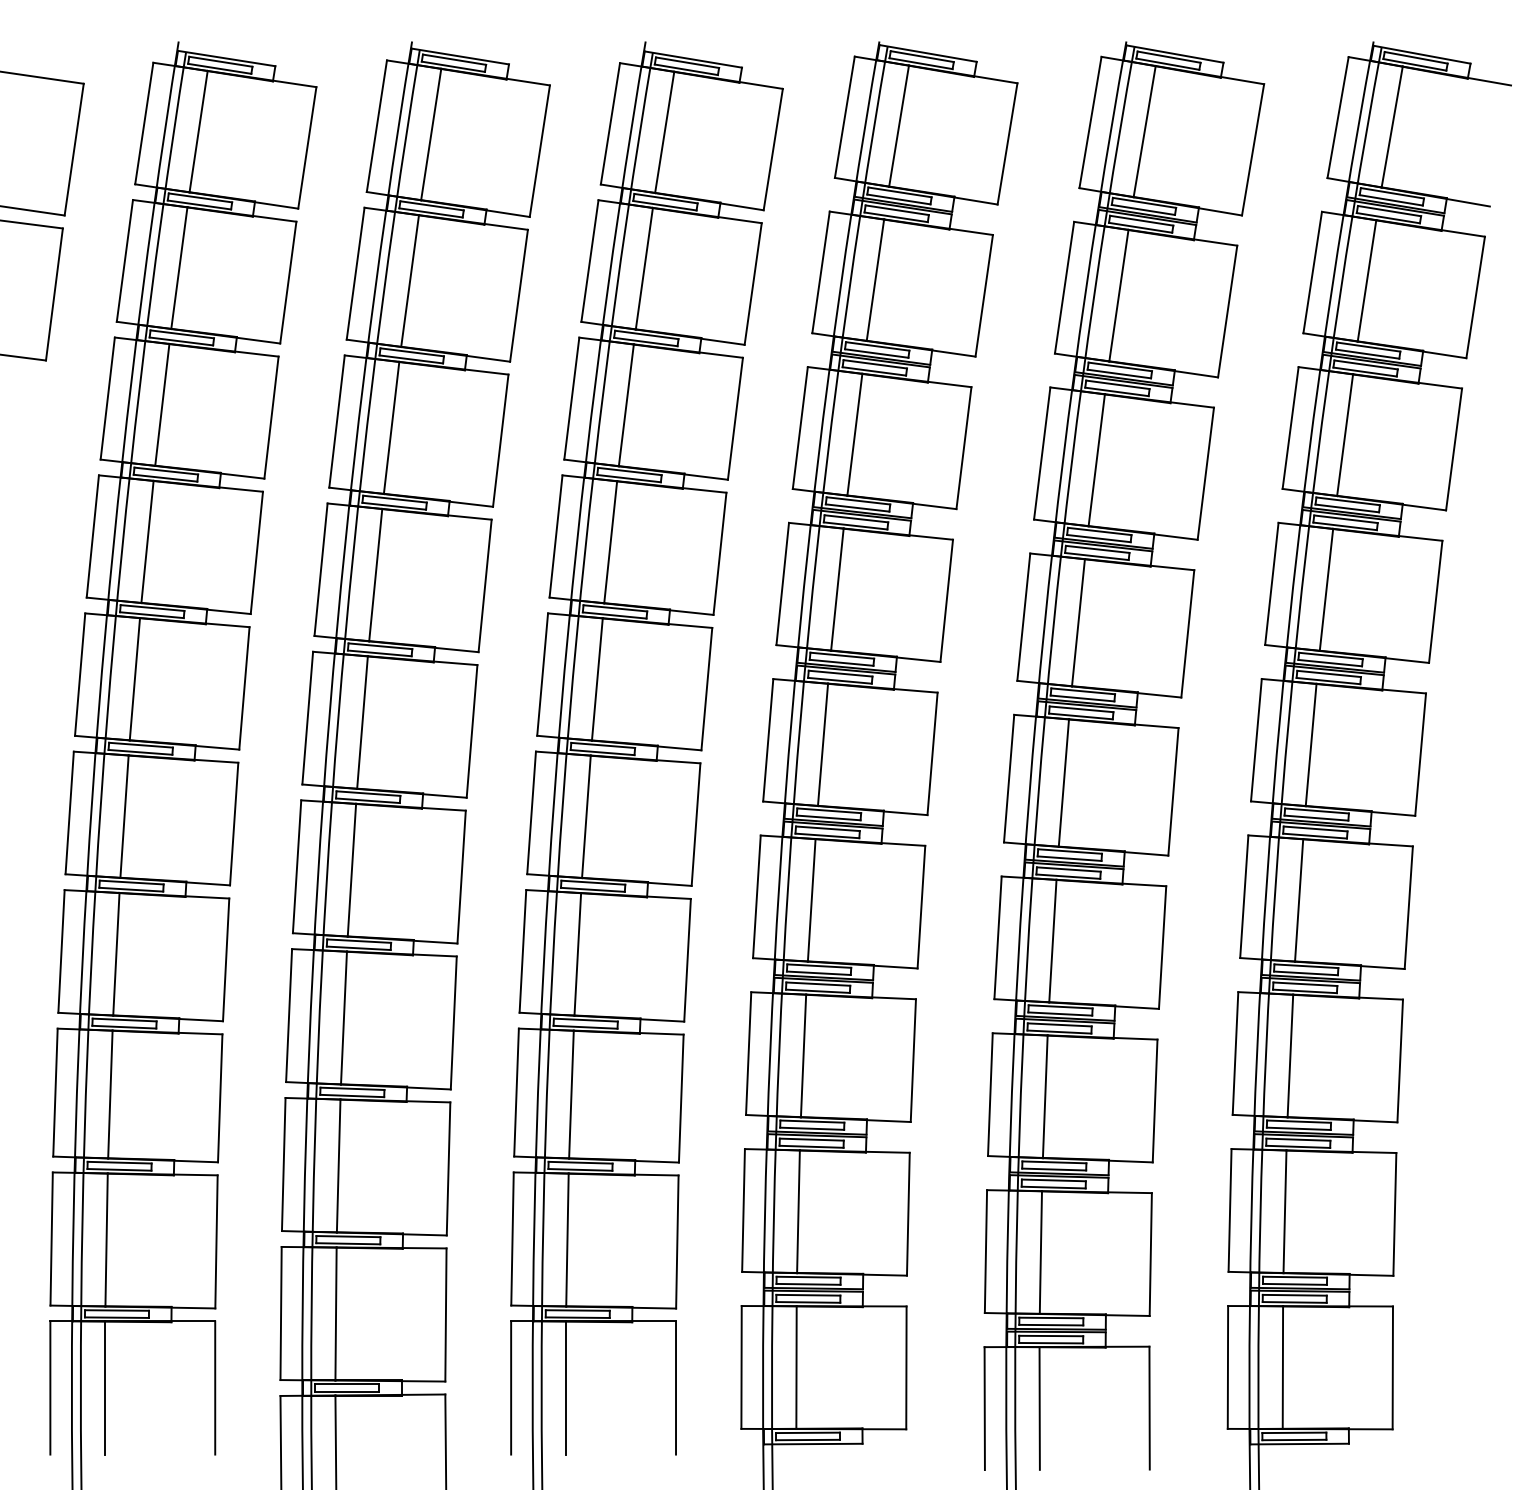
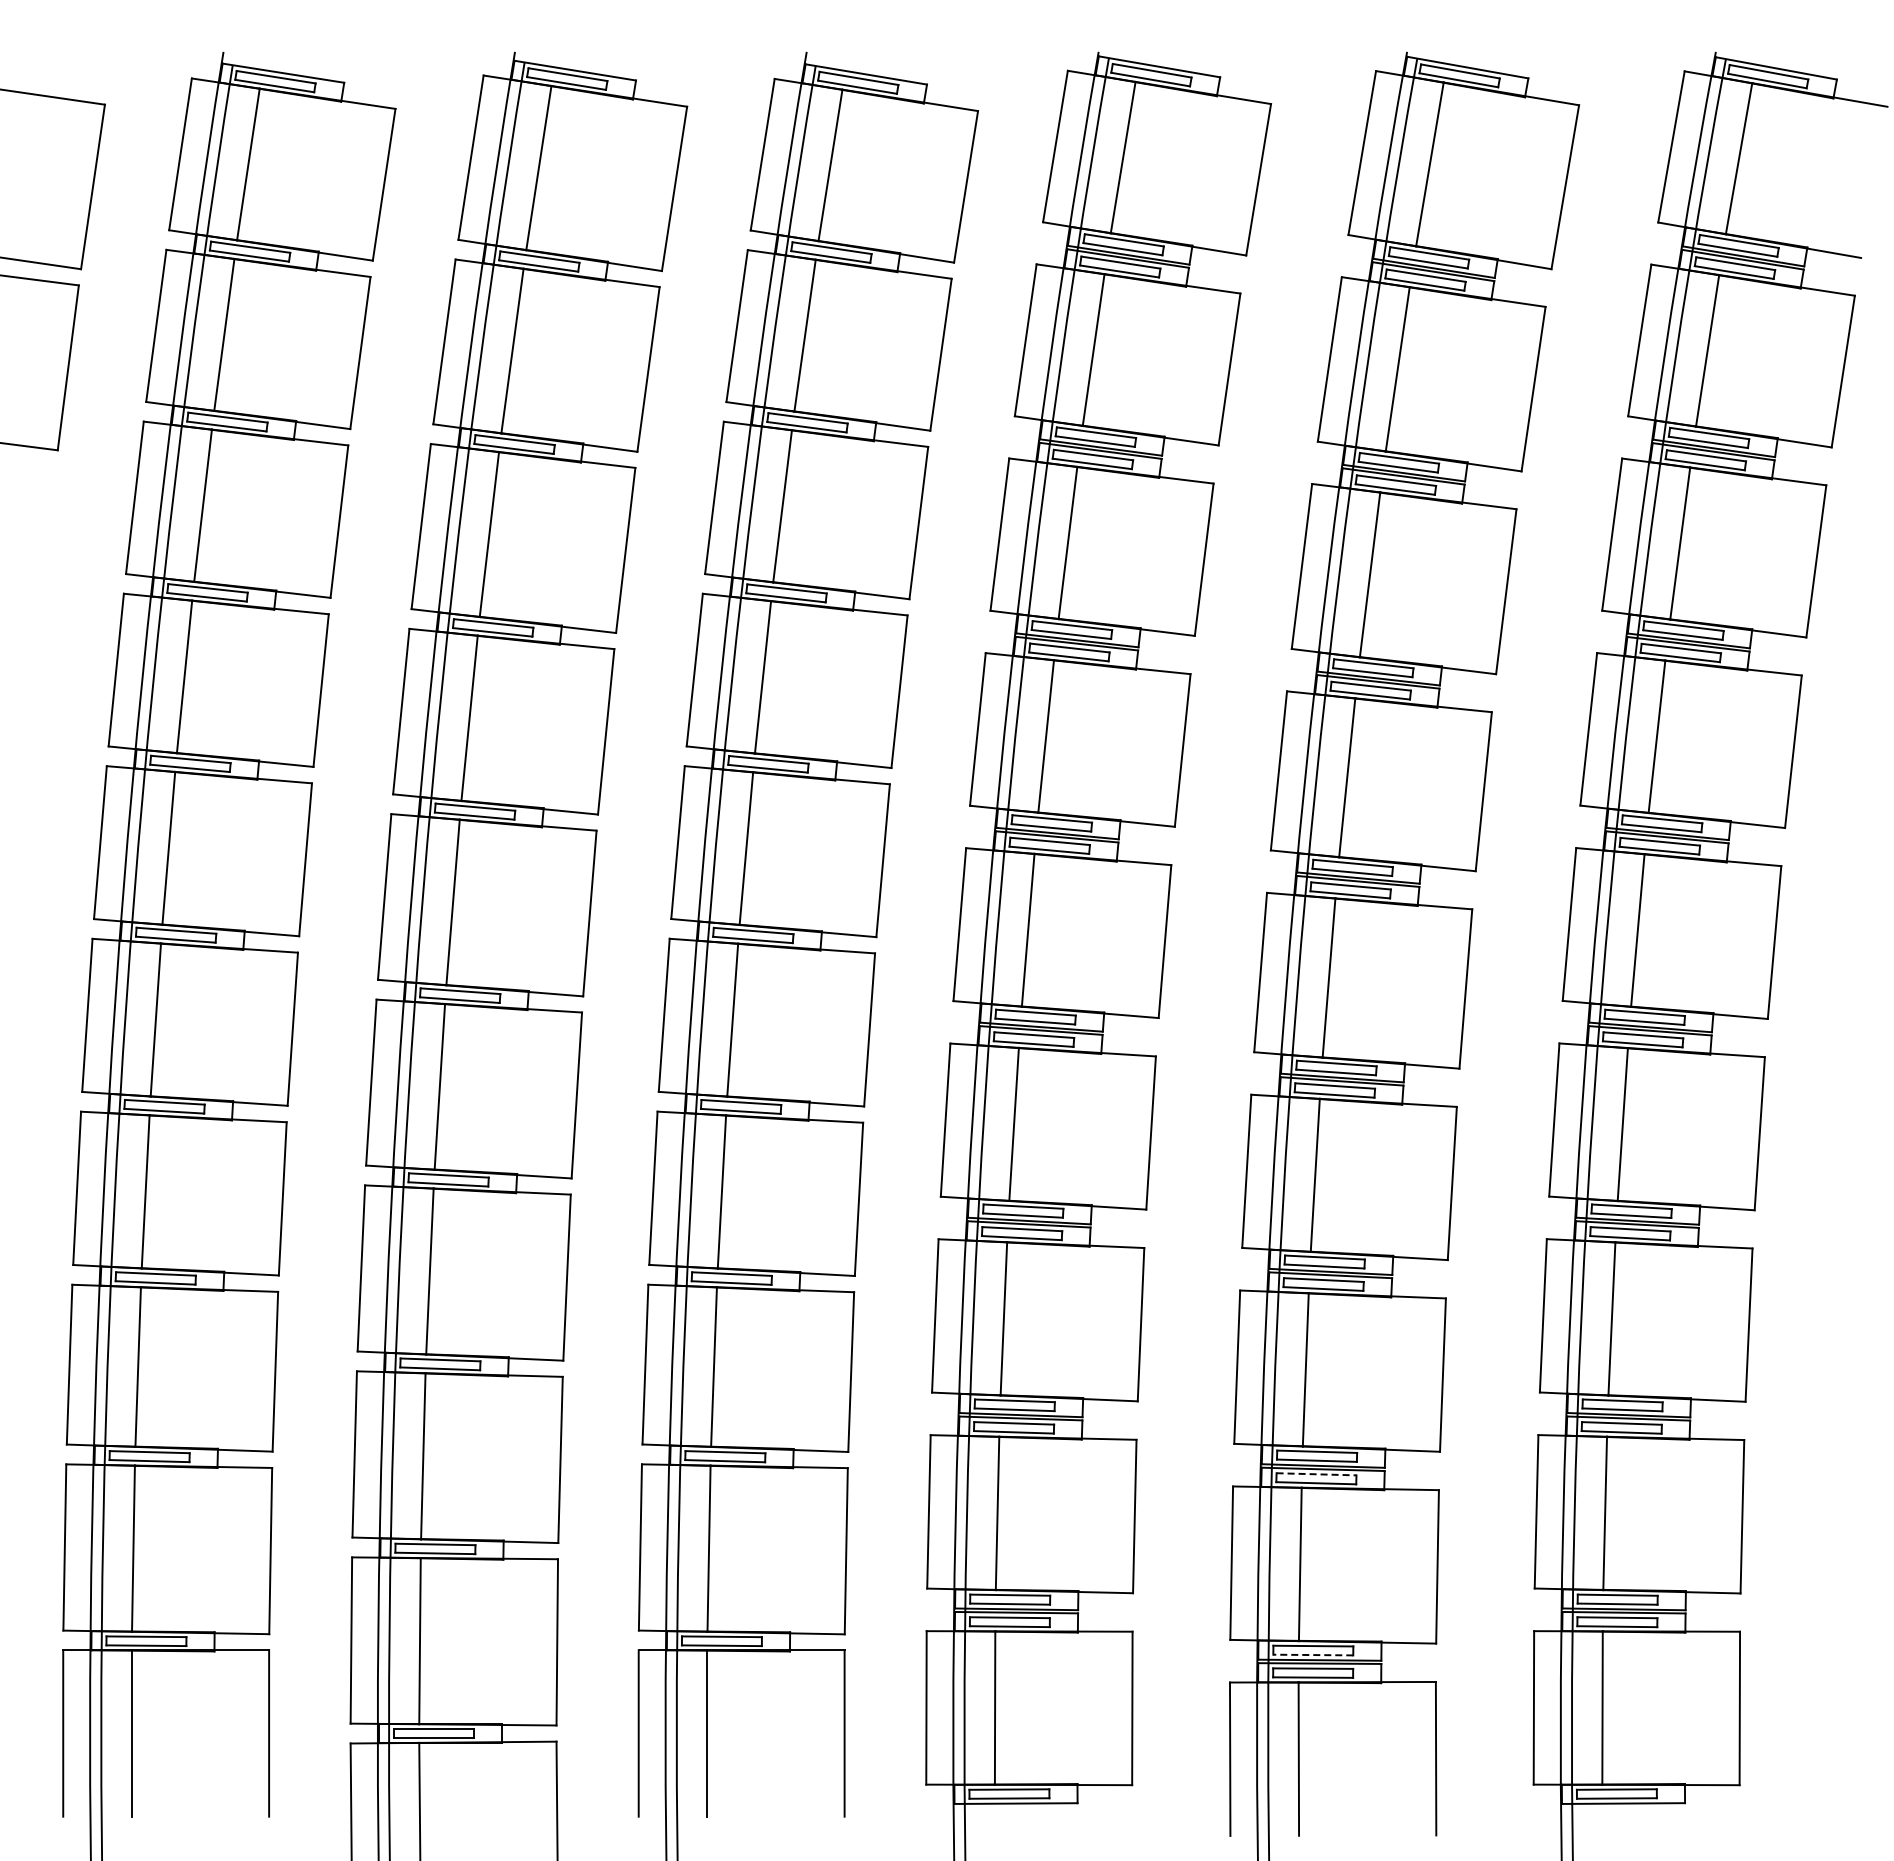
line: (1053, 1180) -> (1316, 1474), solid -> dashed
line: (1051, 1325) -> (1313, 1655), solid -> dashed

